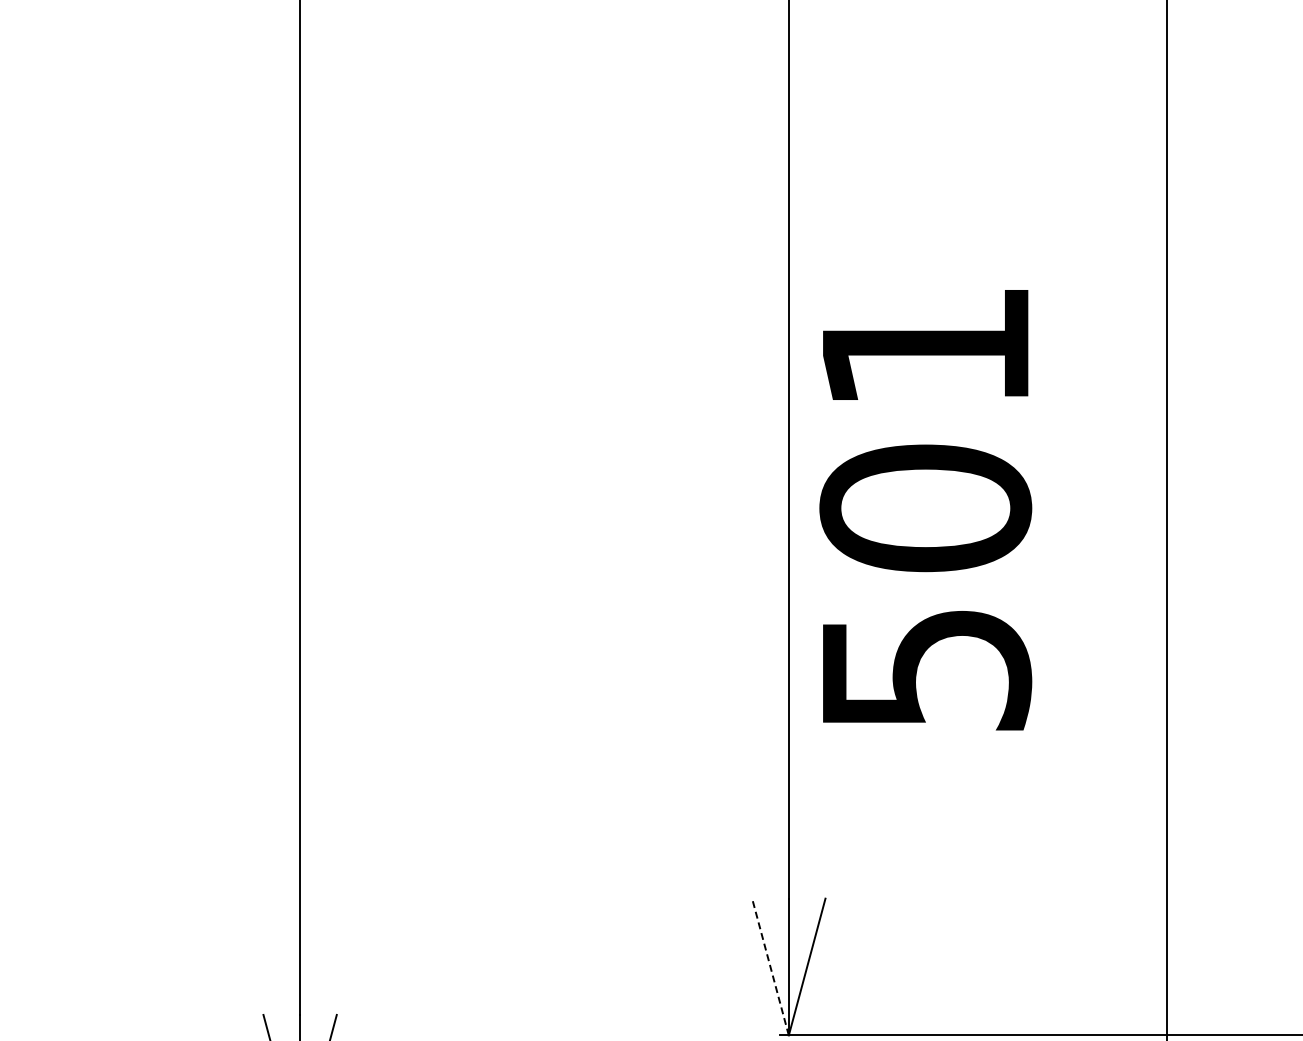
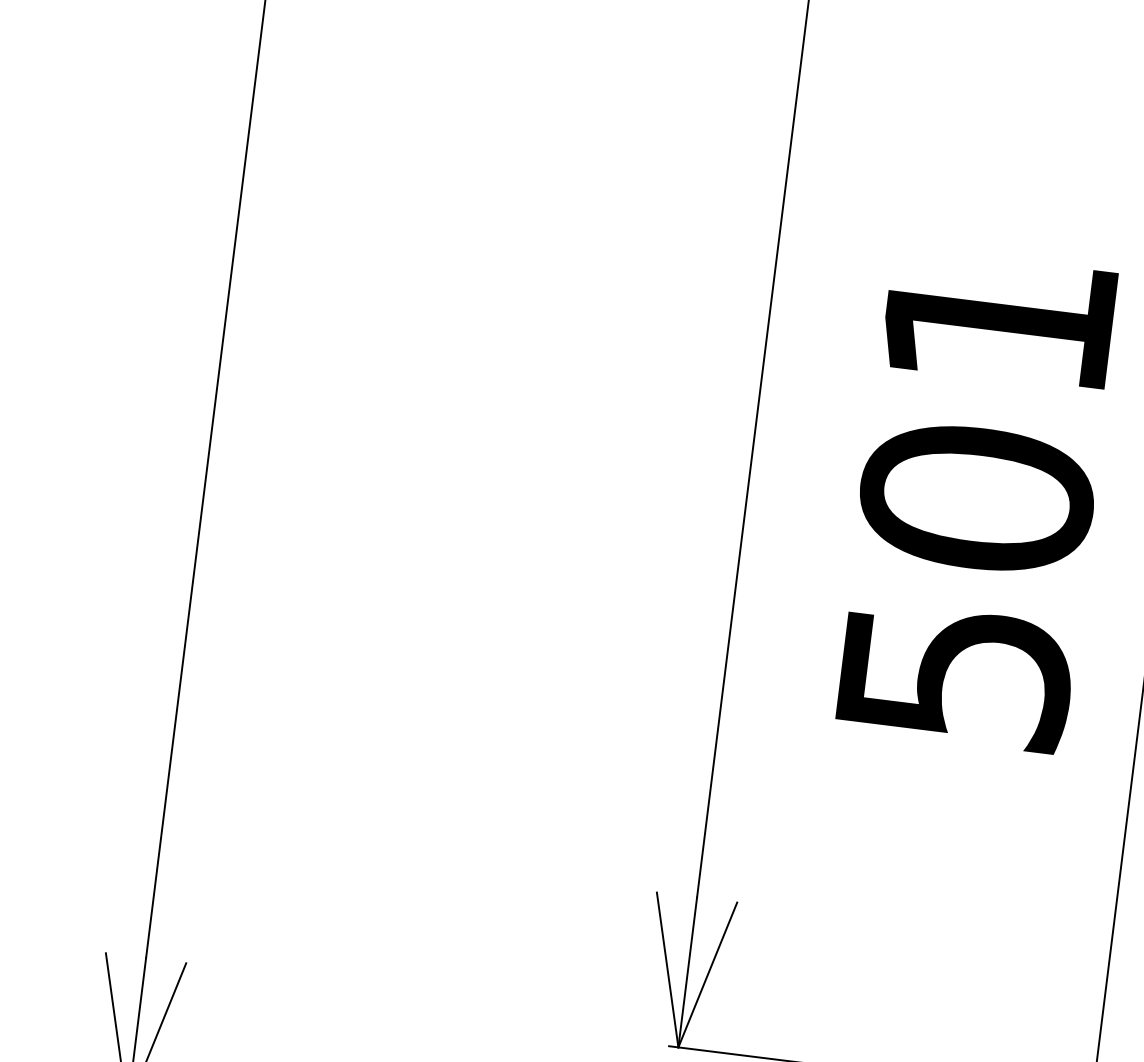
text: (925, 510) -> (976, 500), moved
line: (770, 967) -> (667, 970), dashed -> solid

